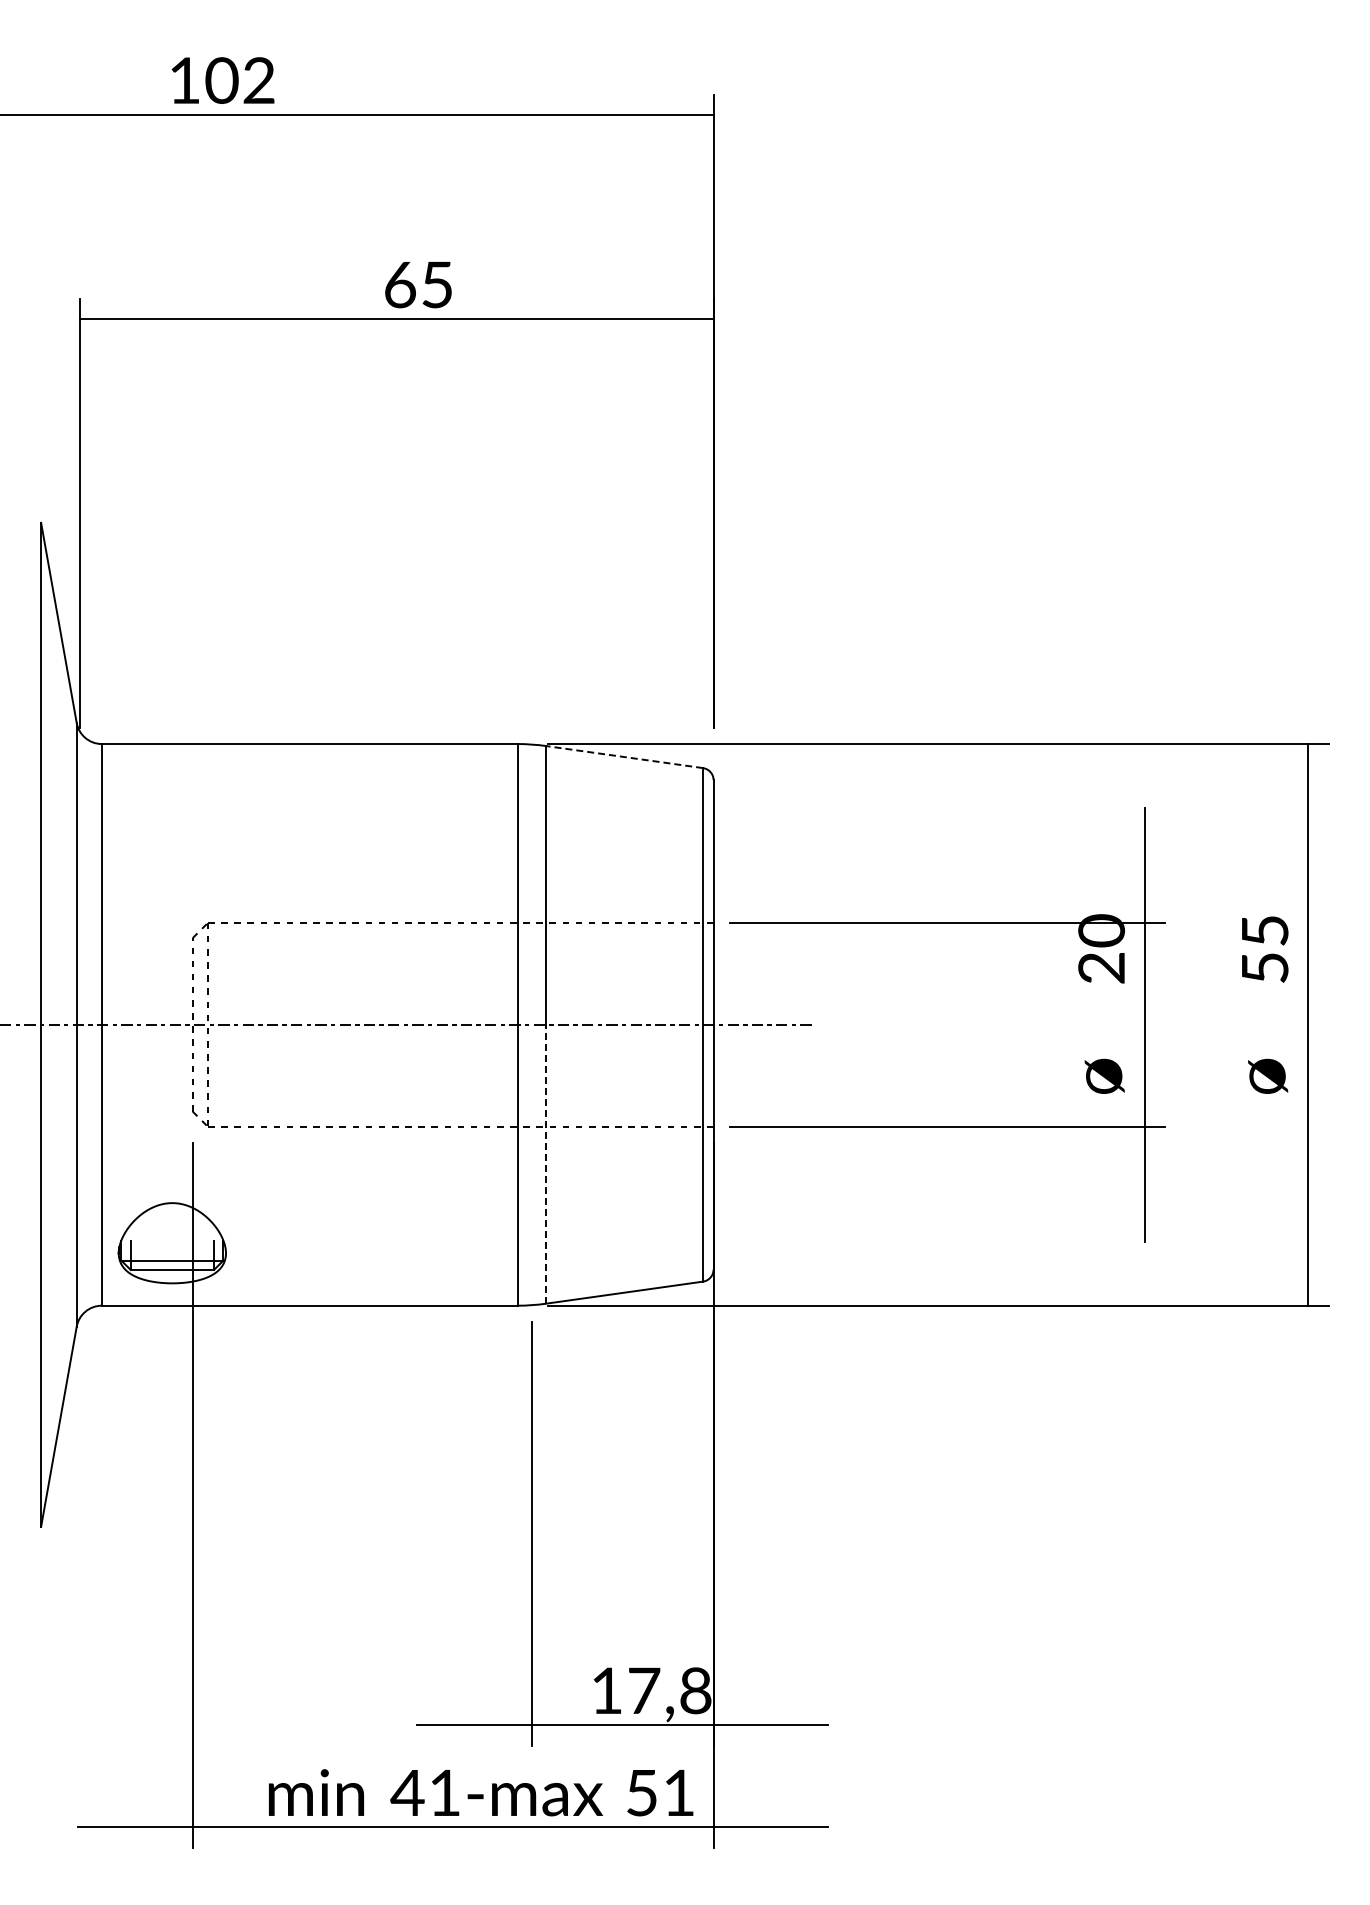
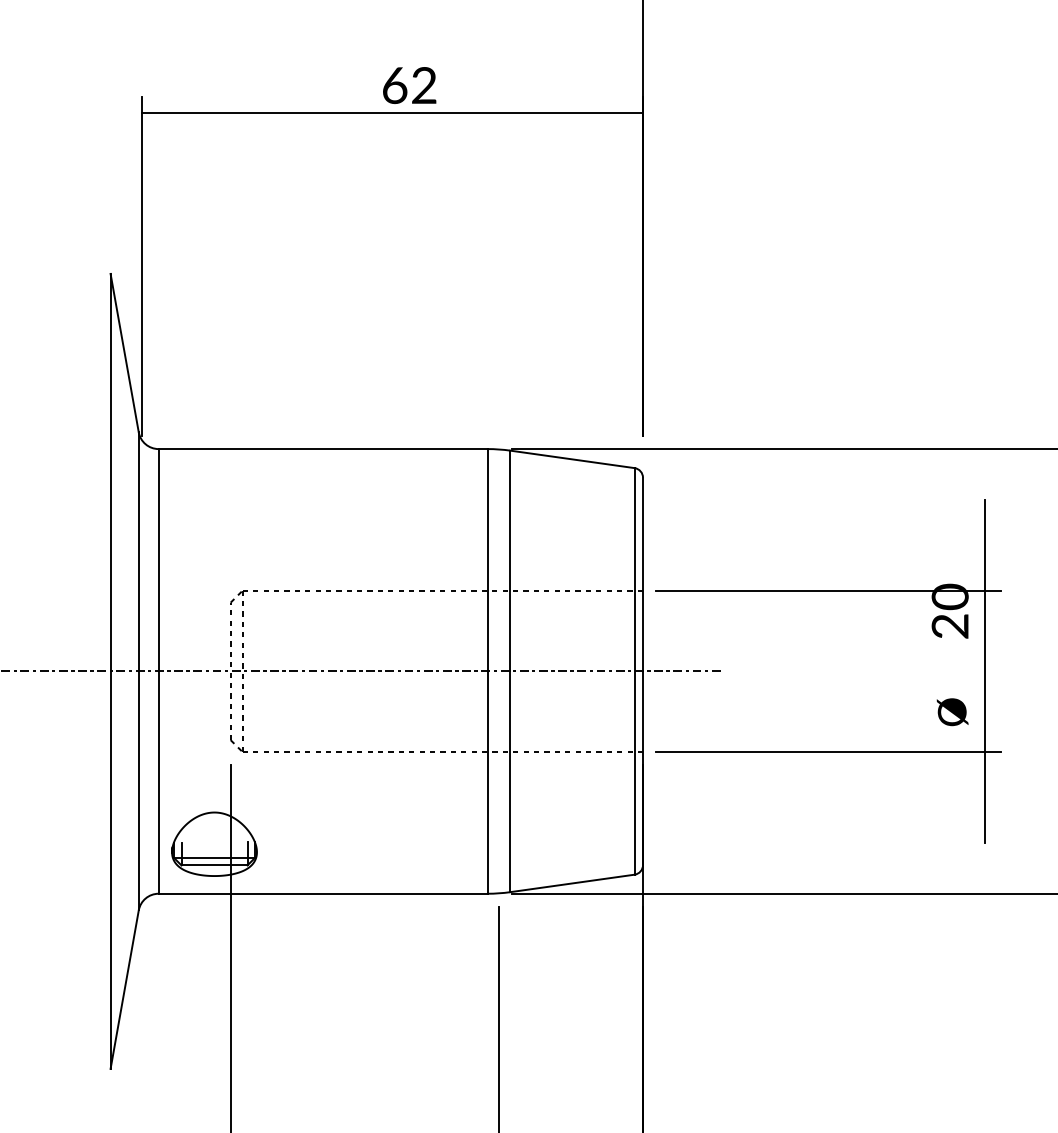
text: (436, 284) -> (423, 85), 65 -> 62
line: (624, 757) -> (572, 459), dashed -> solid
line: (545, 1163) -> (509, 781), dashed -> solid

